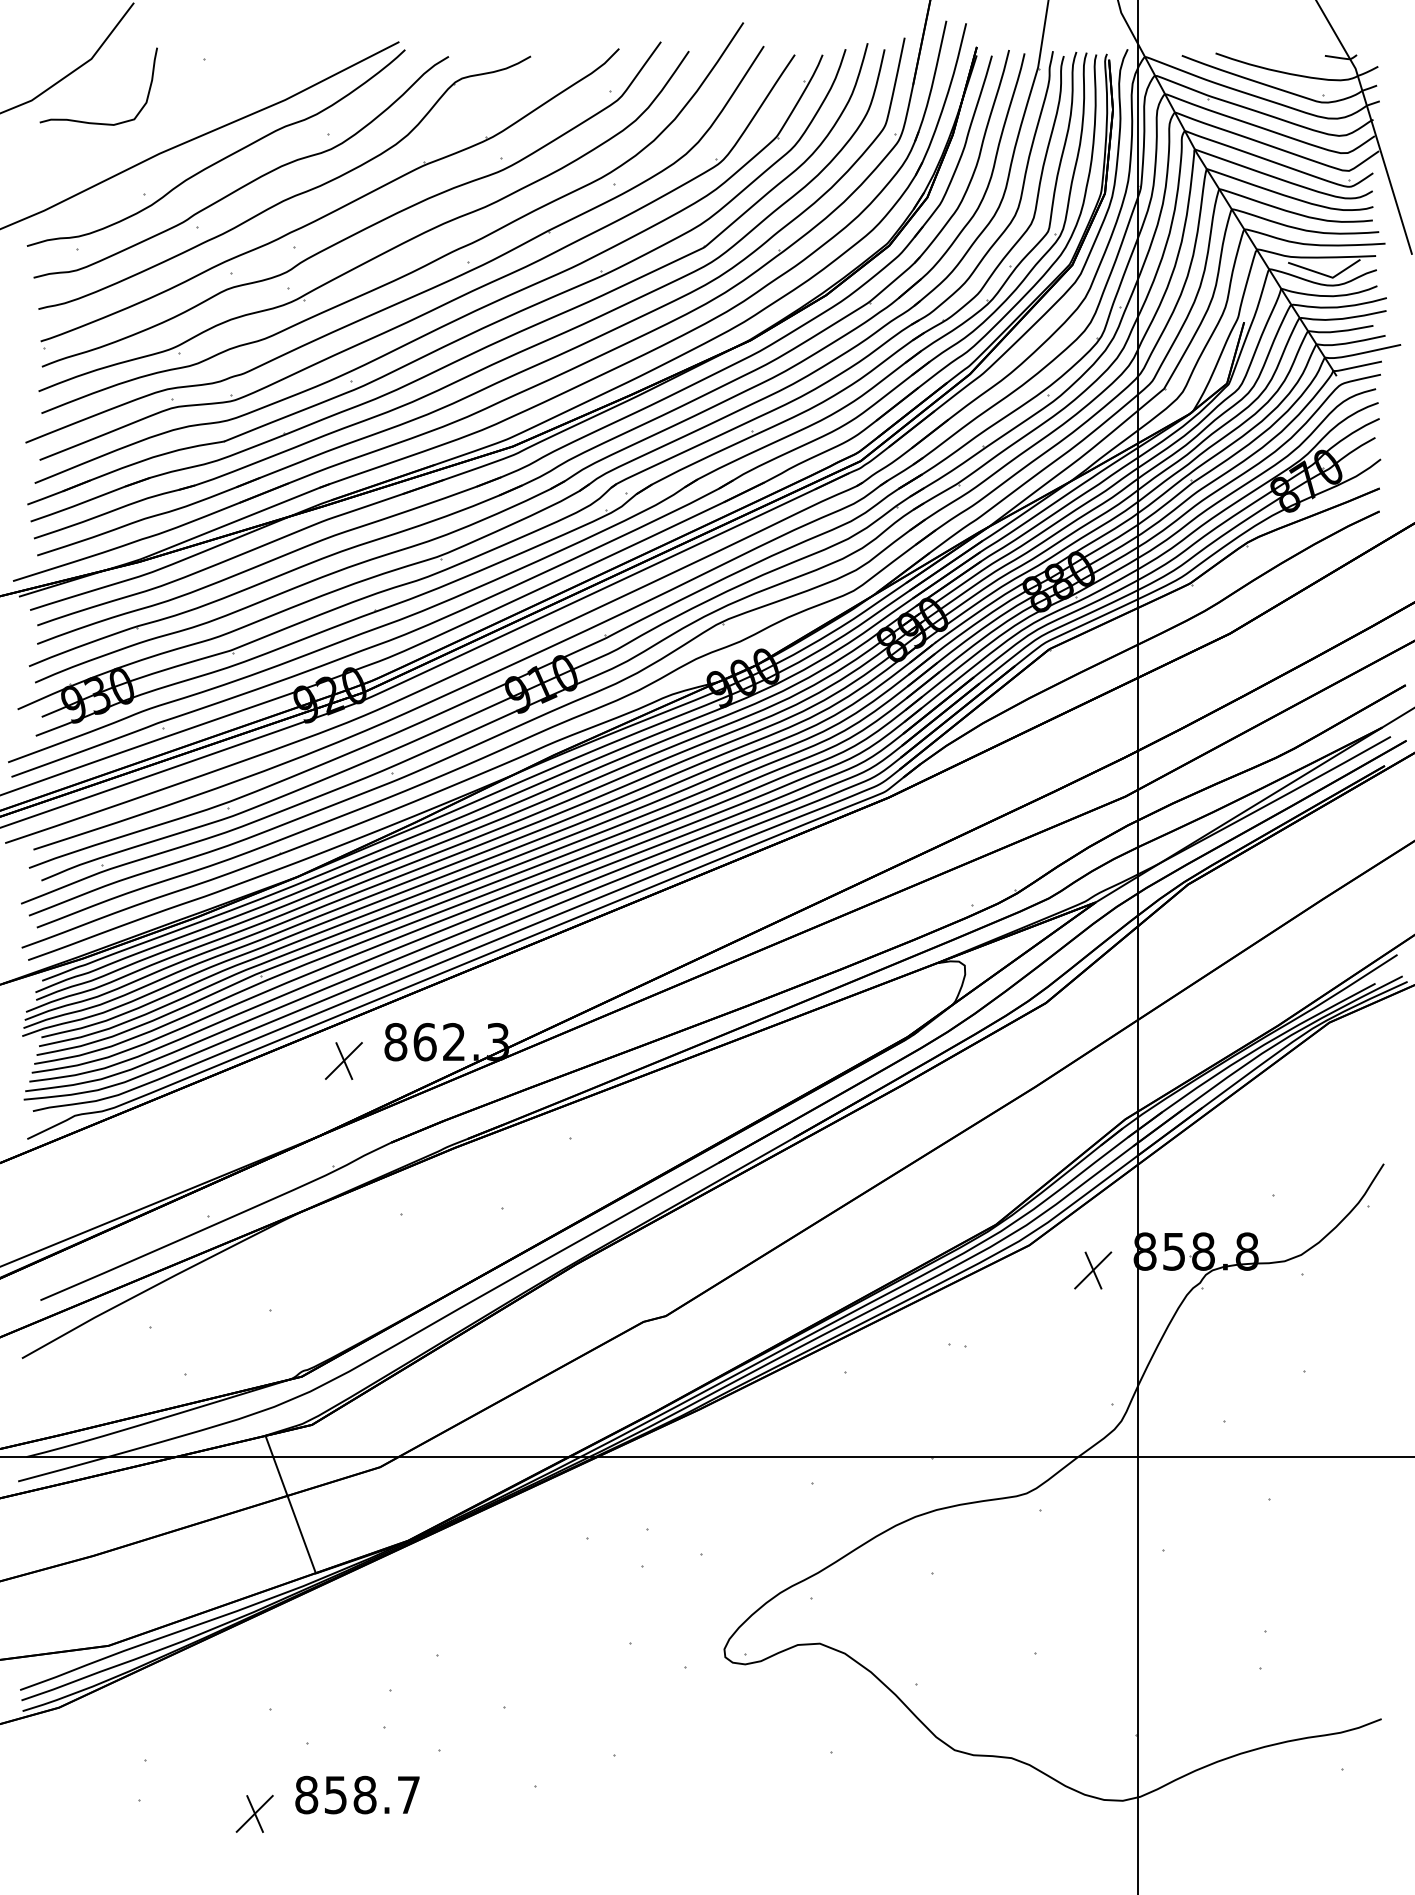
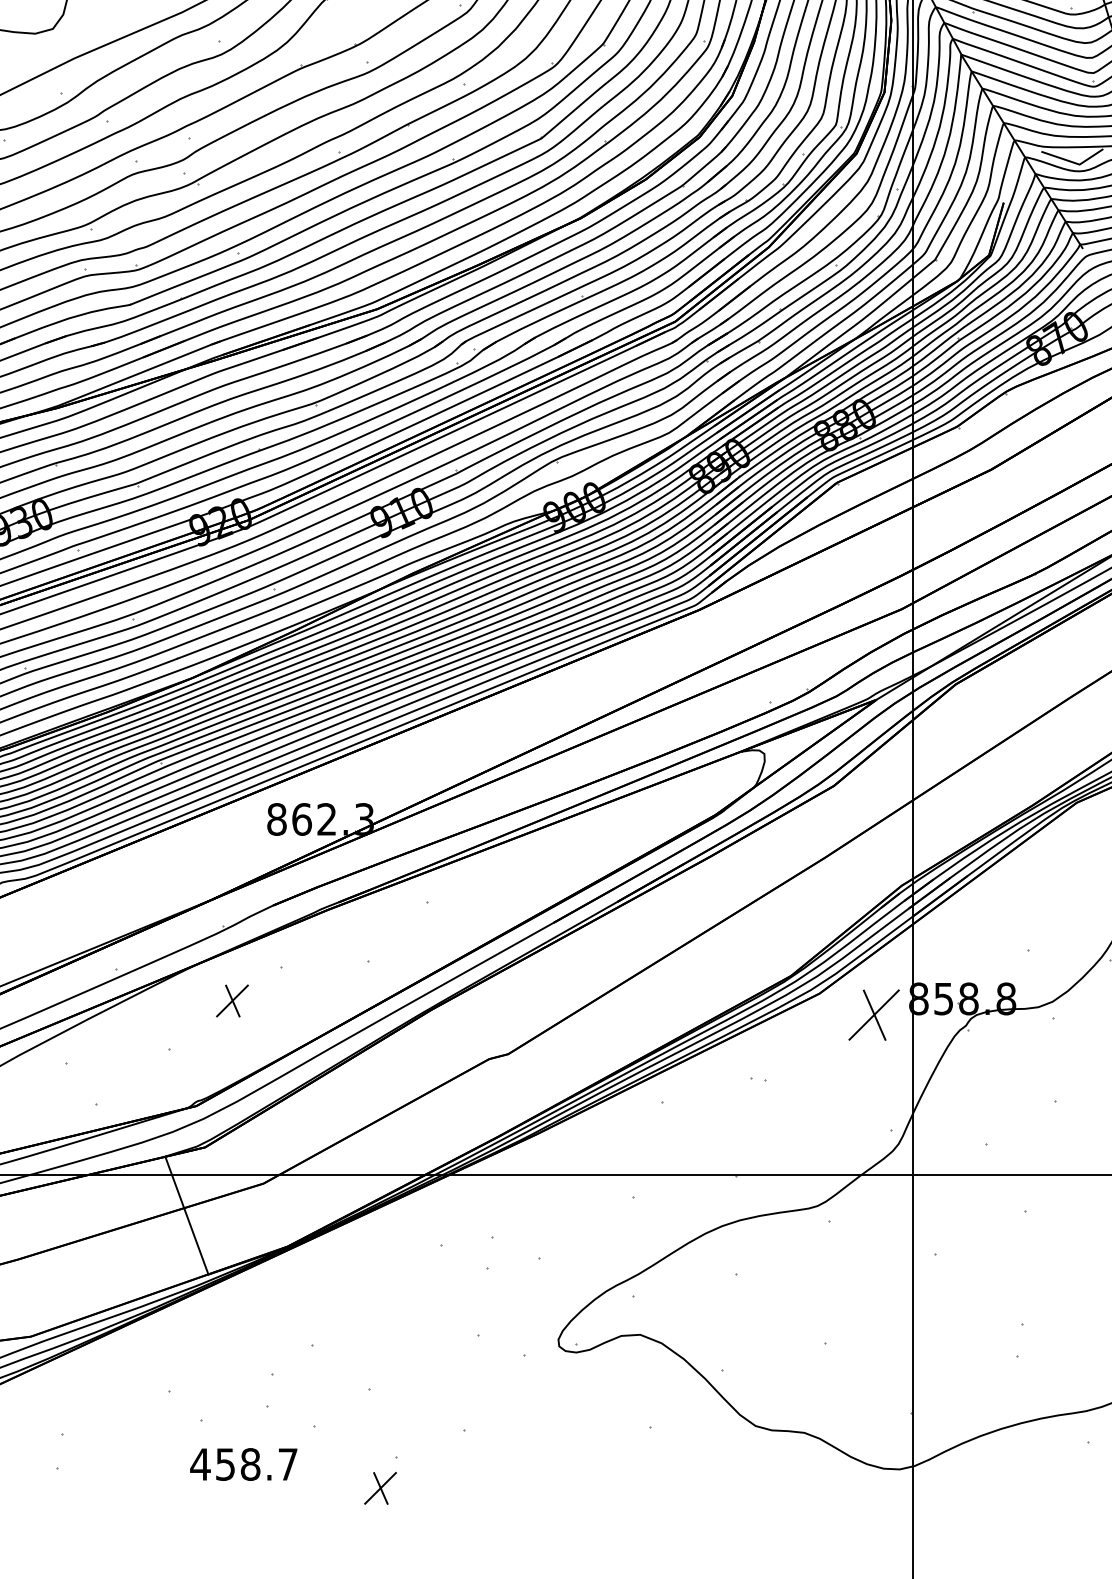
part: (343, 1060) -> (232, 1000), moved
part: (1093, 1270) -> (874, 1015), size x1.6
text: (306, 1794) -> (200, 1464), 858.7 -> 458.7
part: (254, 1813) -> (380, 1488), moved

